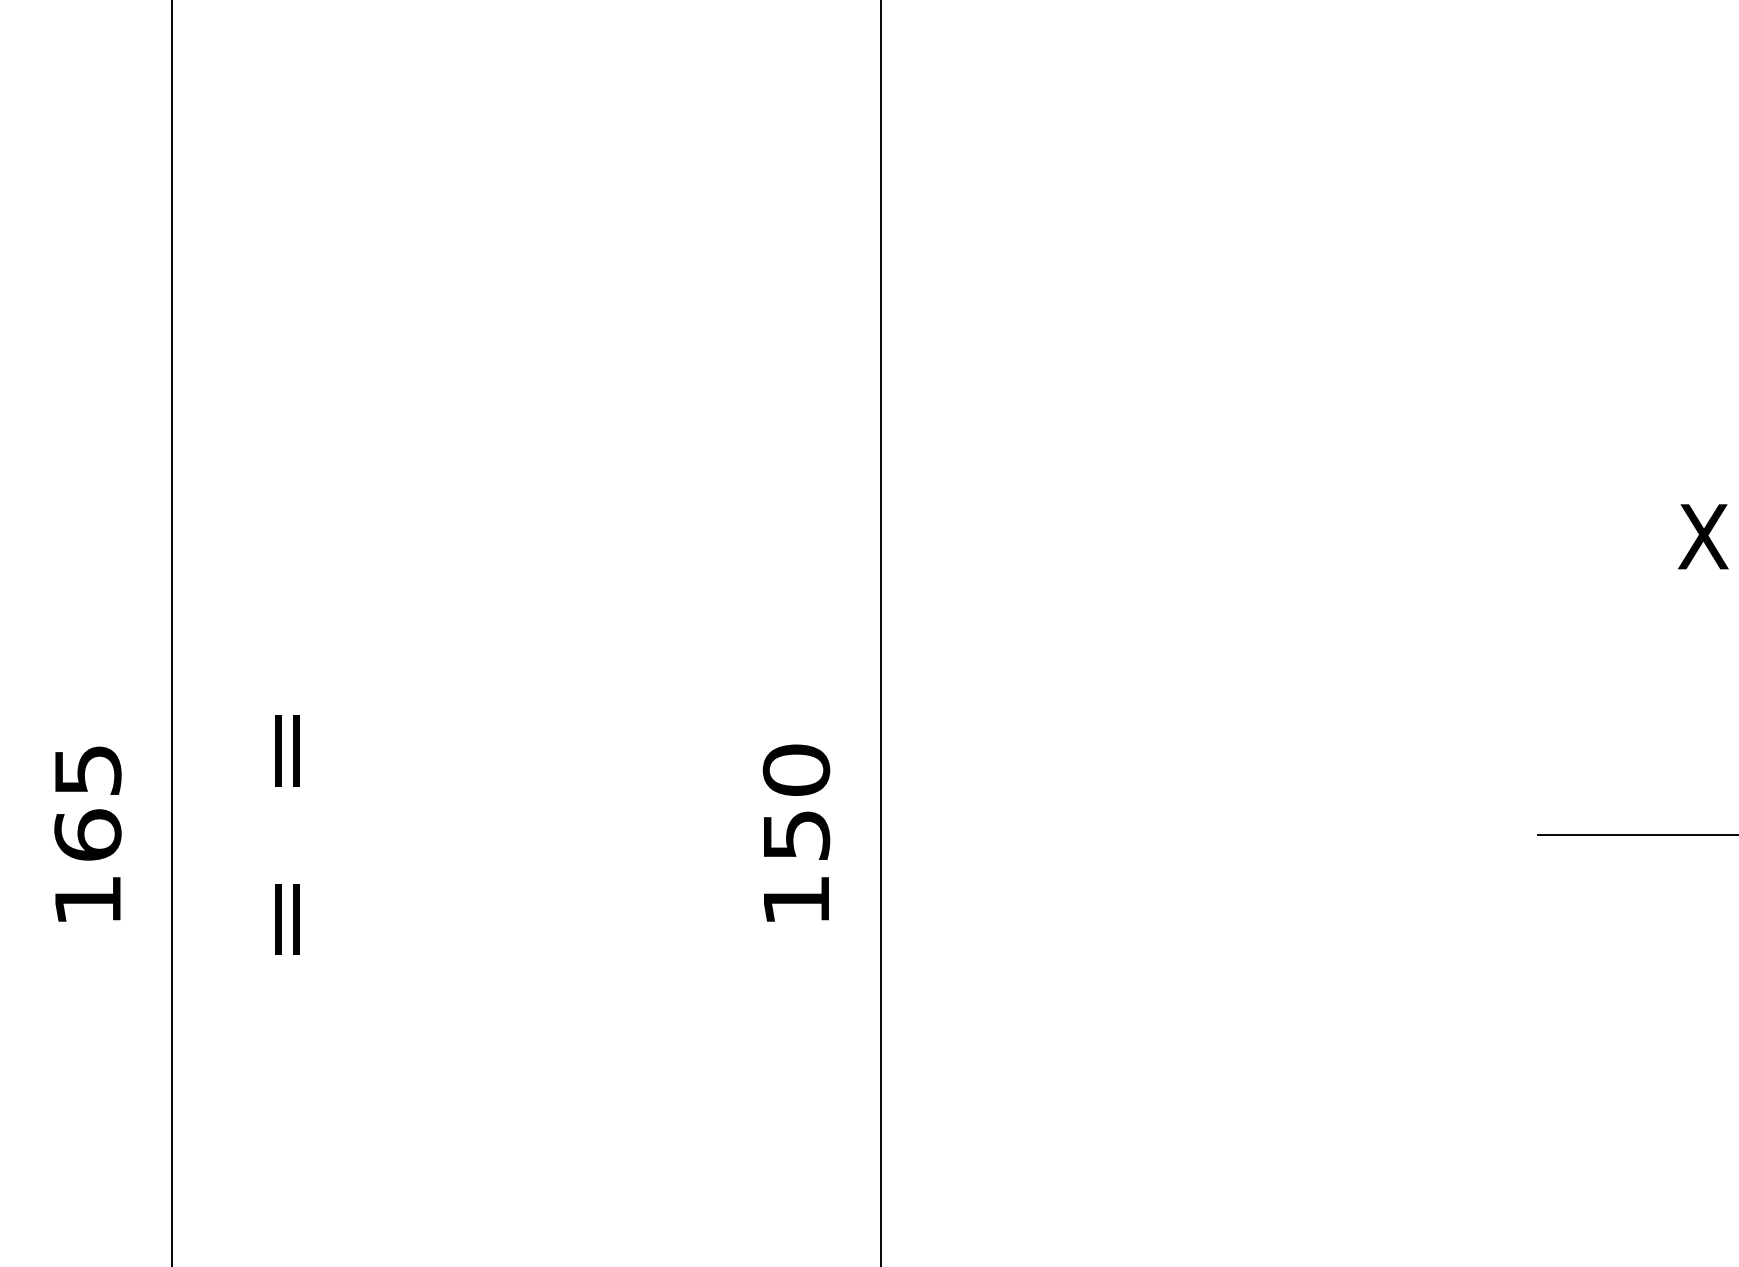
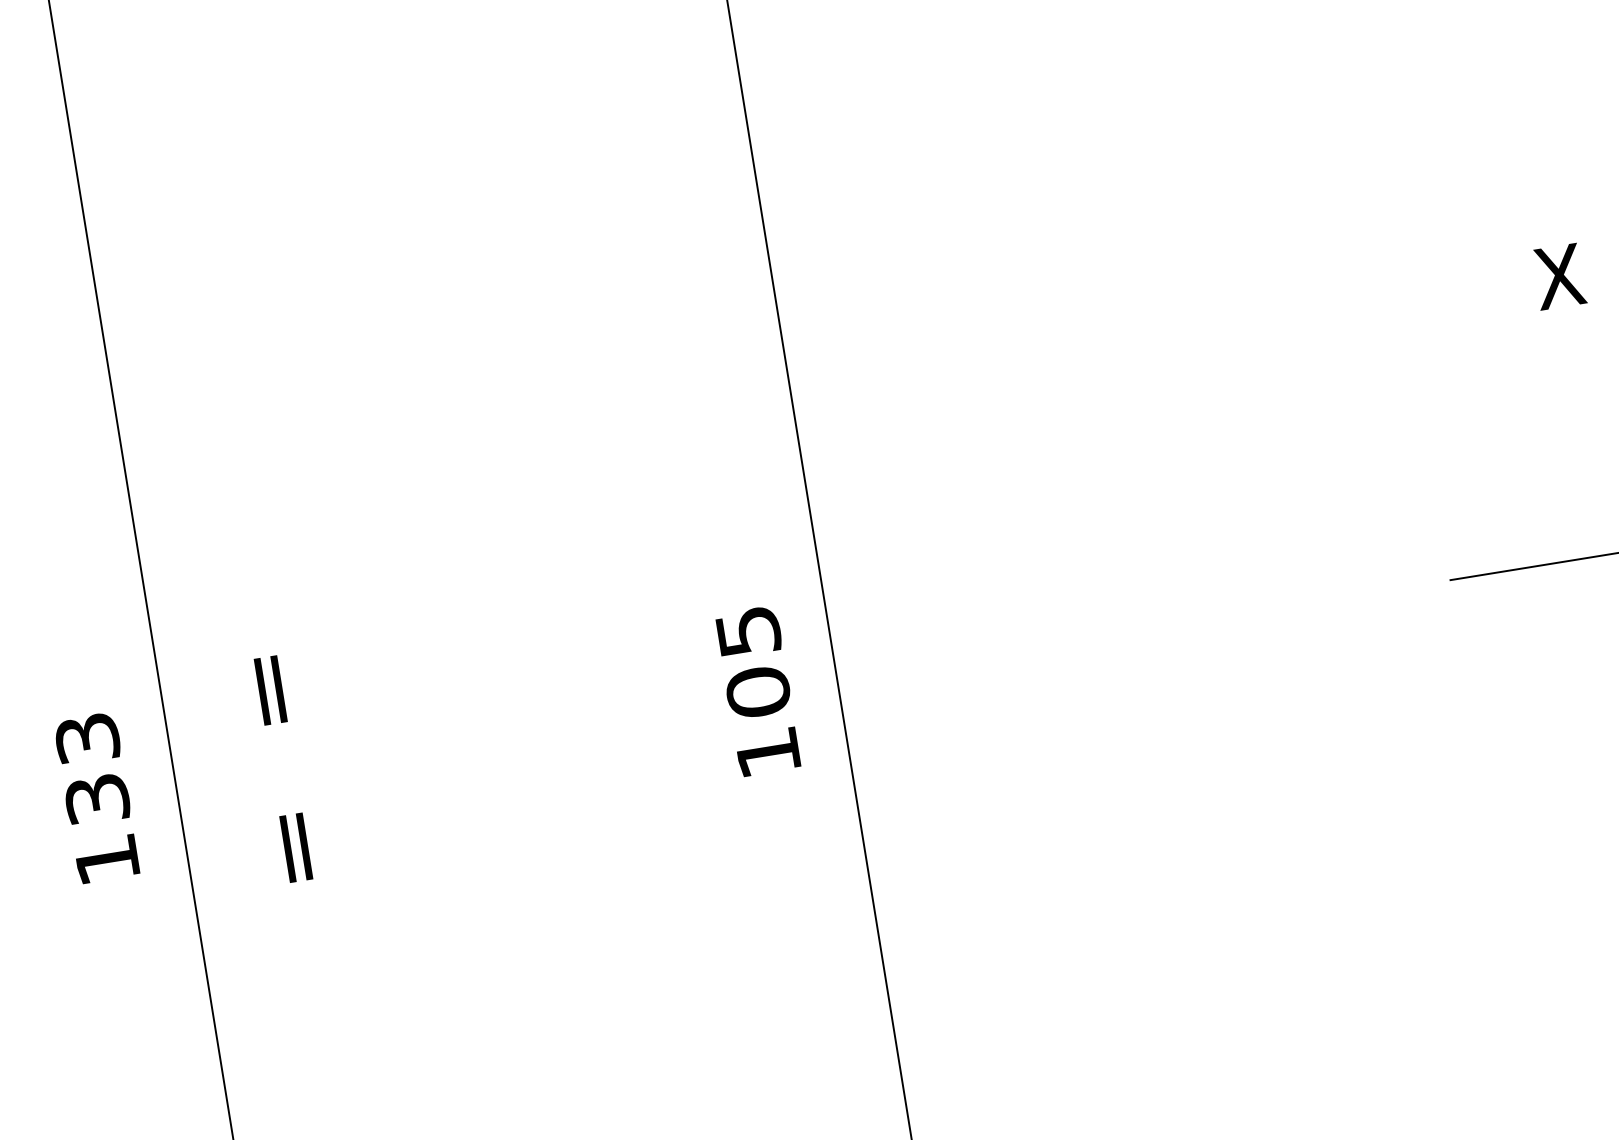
text: (796, 802) -> (753, 661), 150 -> 105
text: (87, 803) -> (92, 769), 165 -> 133

